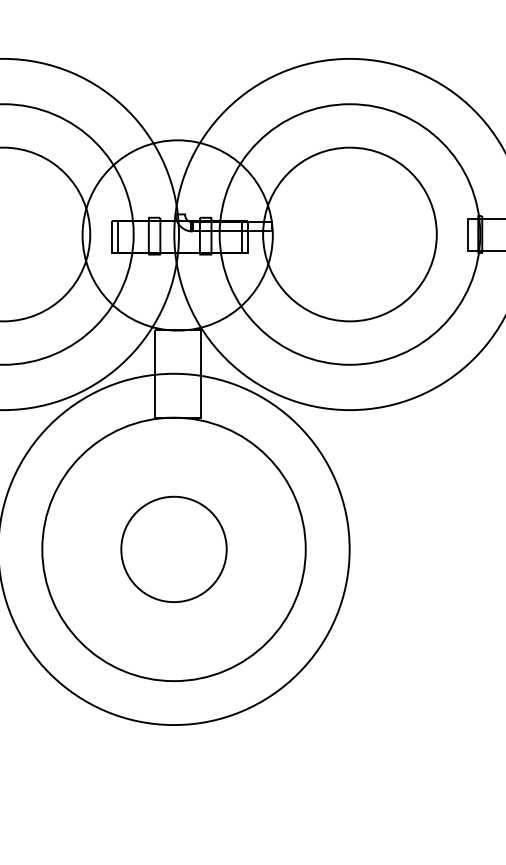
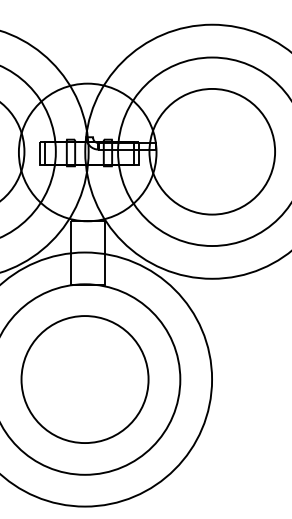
part: (173, 549) -> (84, 379), size x1.67

